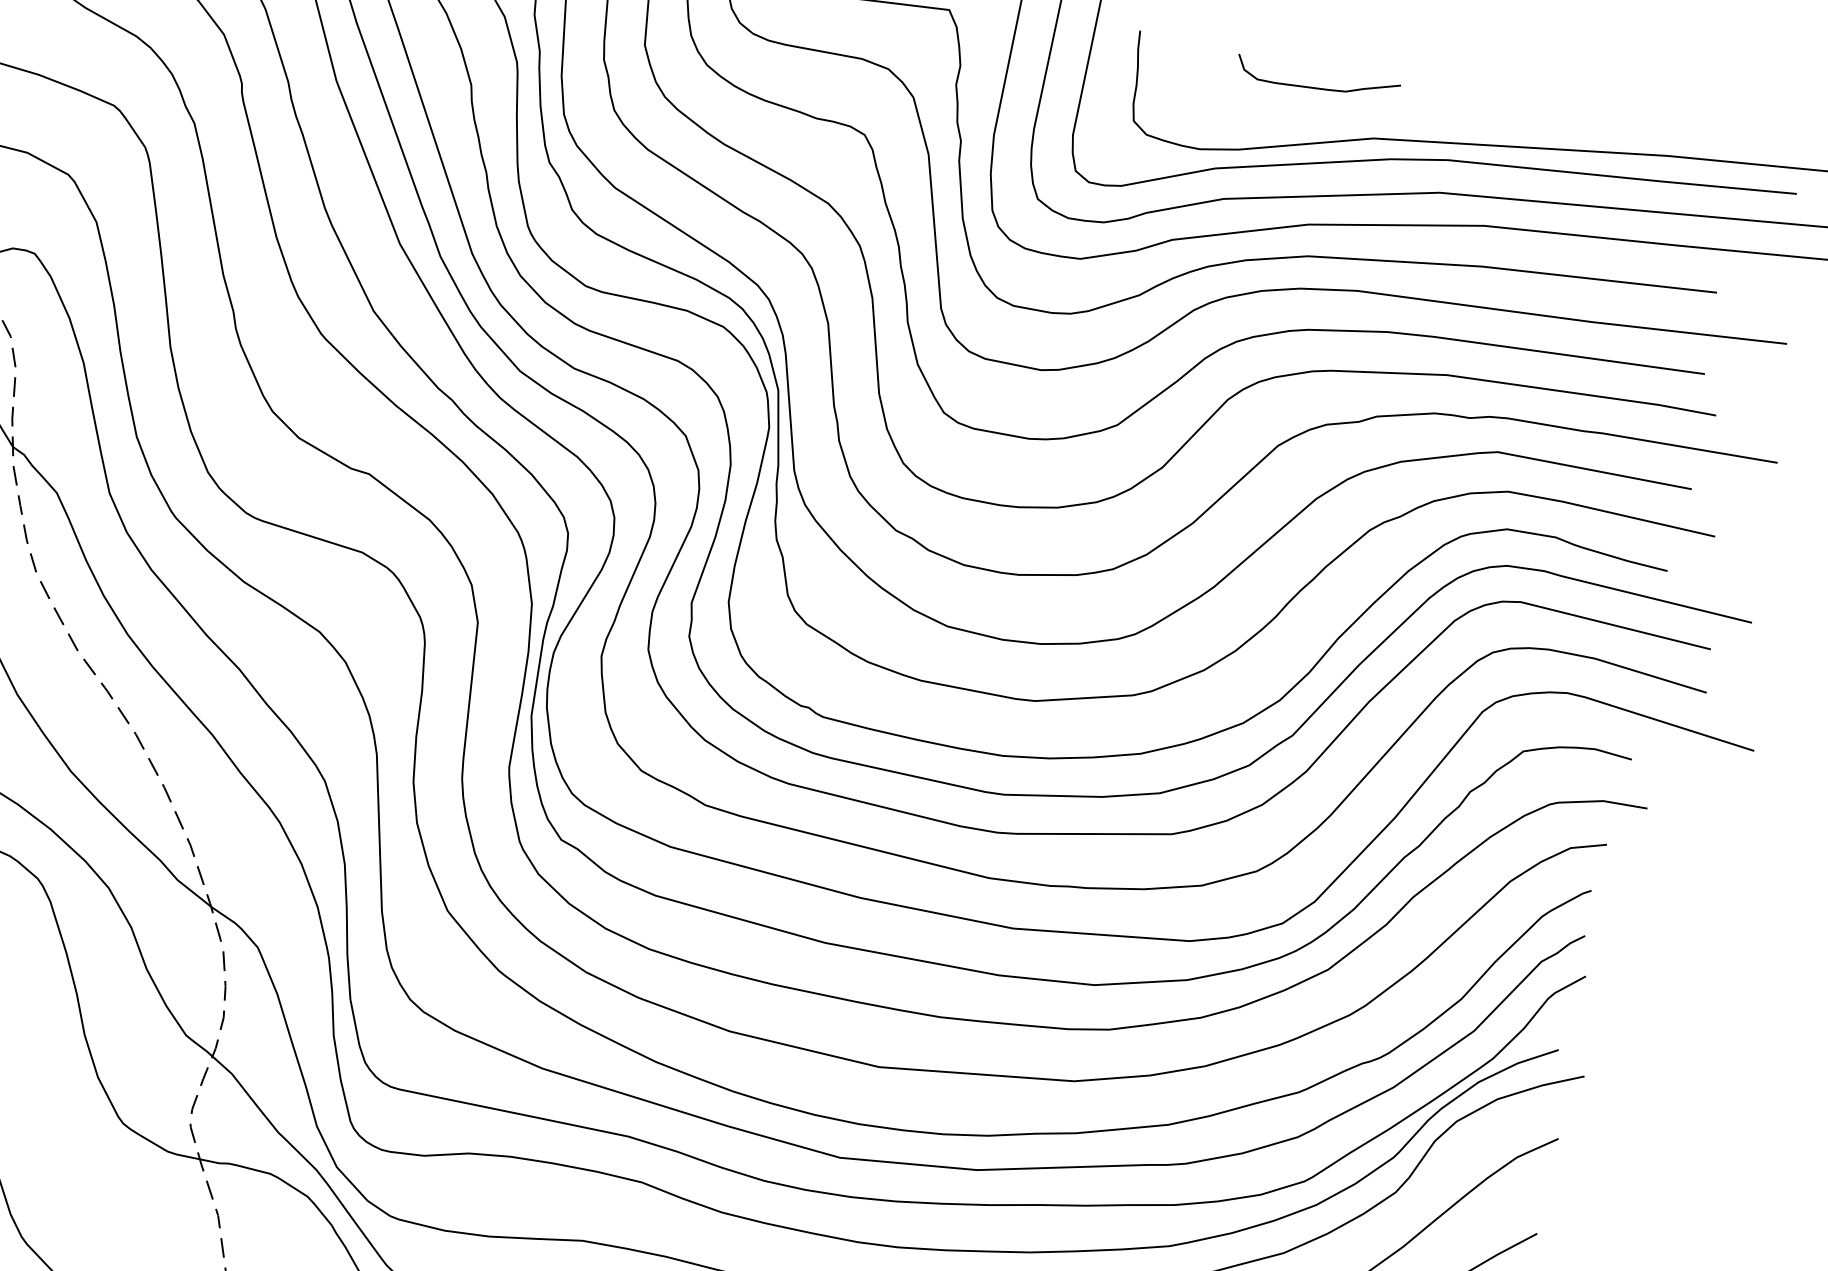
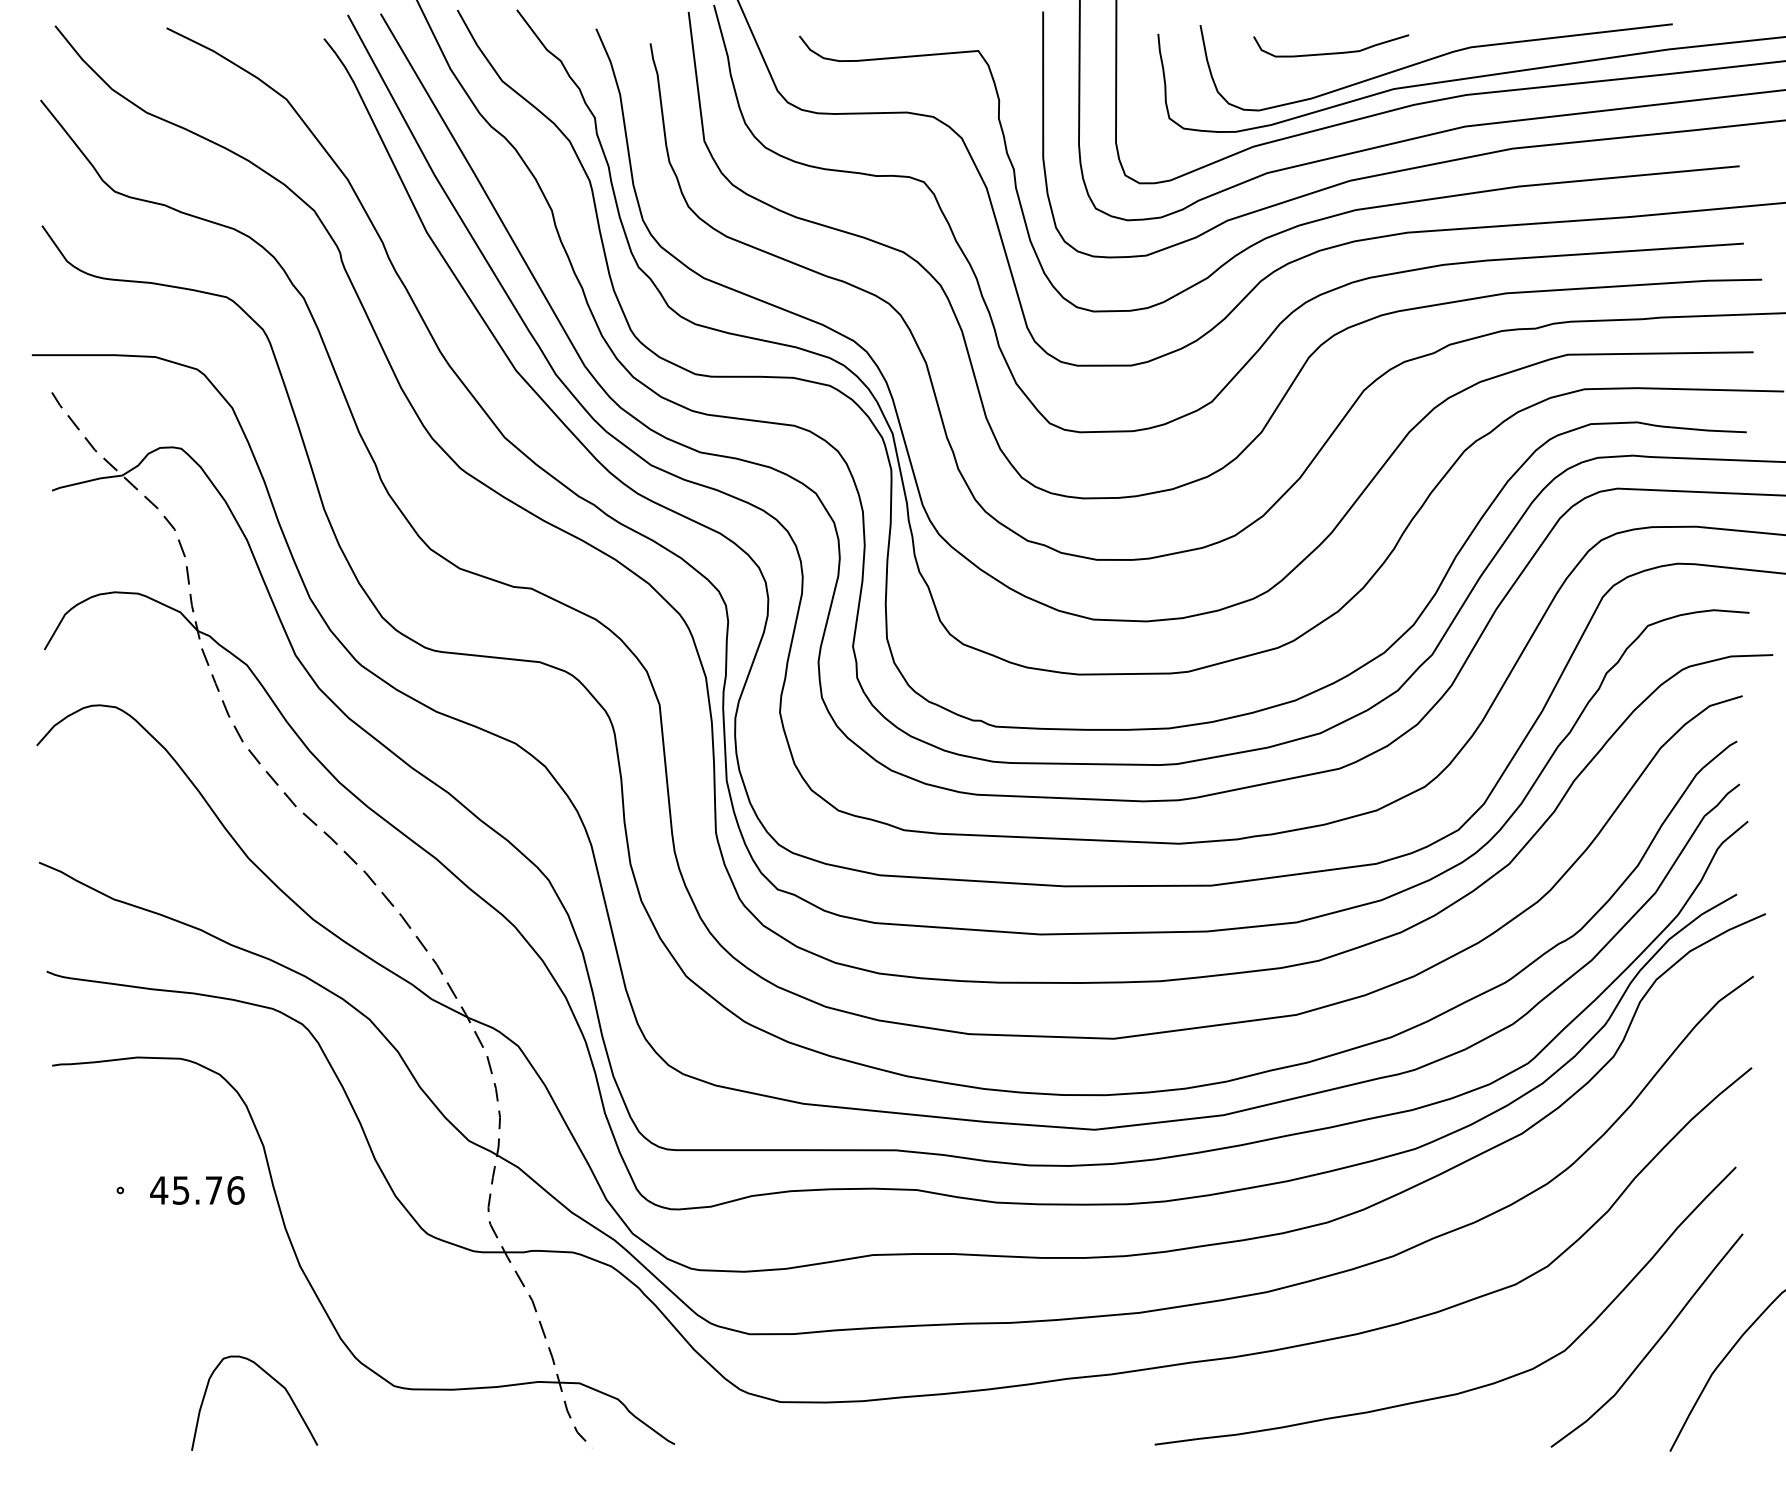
curve: (1421, 116) -> (1433, 59), added

